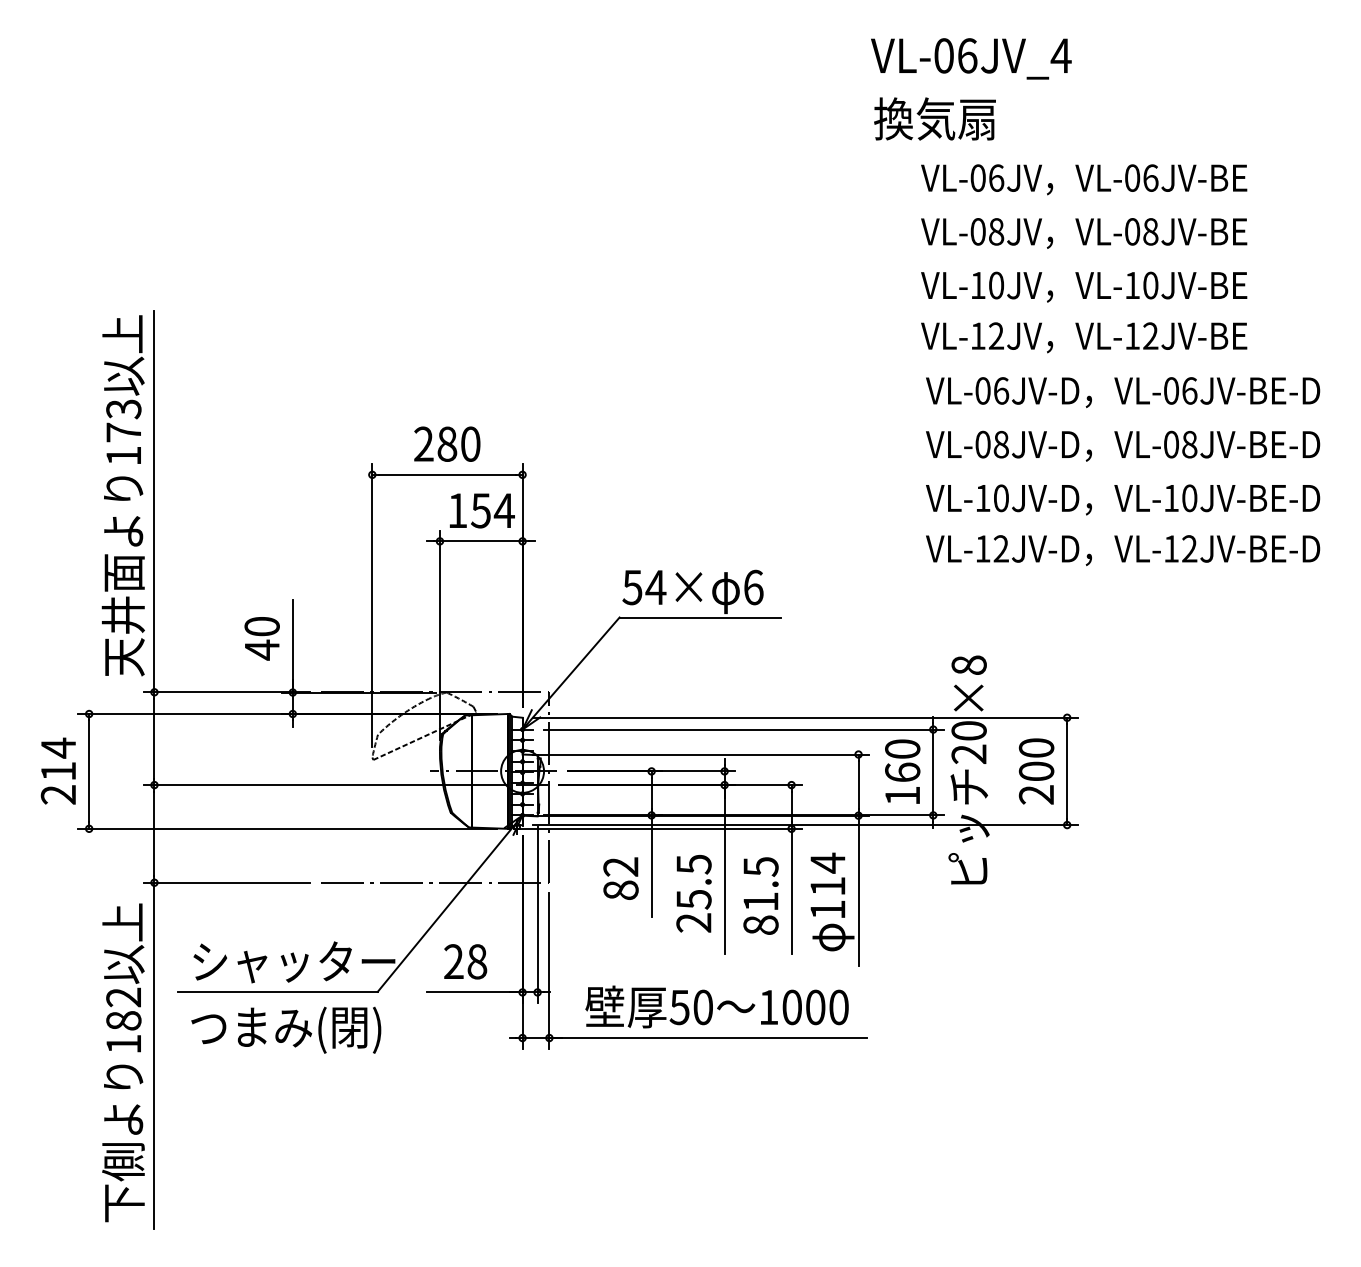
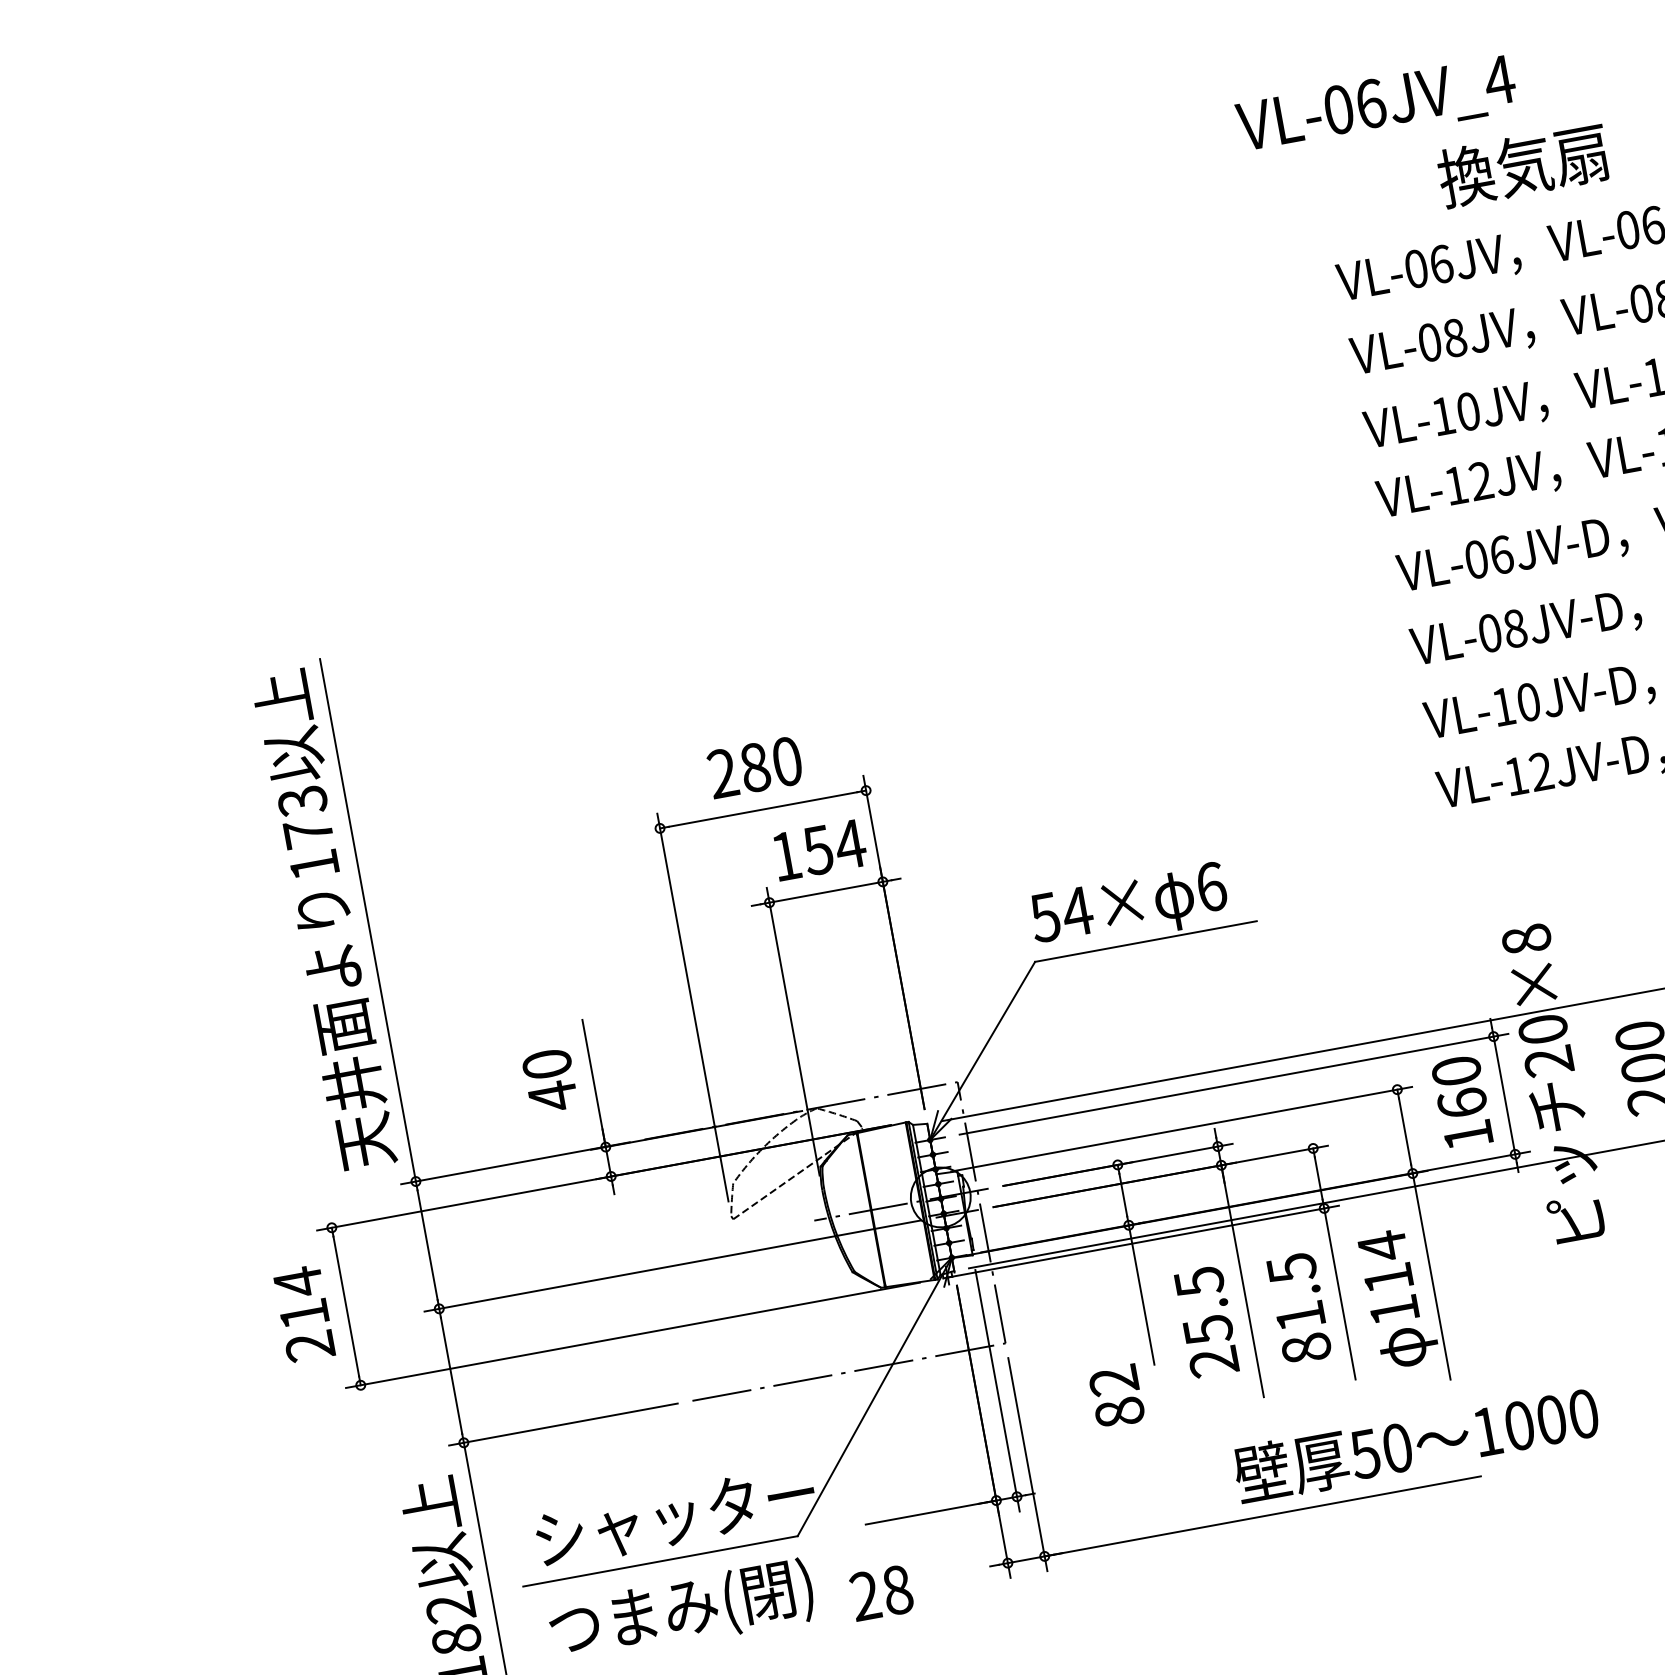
text: (934, 118) -> (1522, 164), moved
text: (620, 878) -> (1116, 1396), moved
text: (465, 961) -> (881, 1592), moved
text: (716, 1006) -> (1415, 1443), moved

